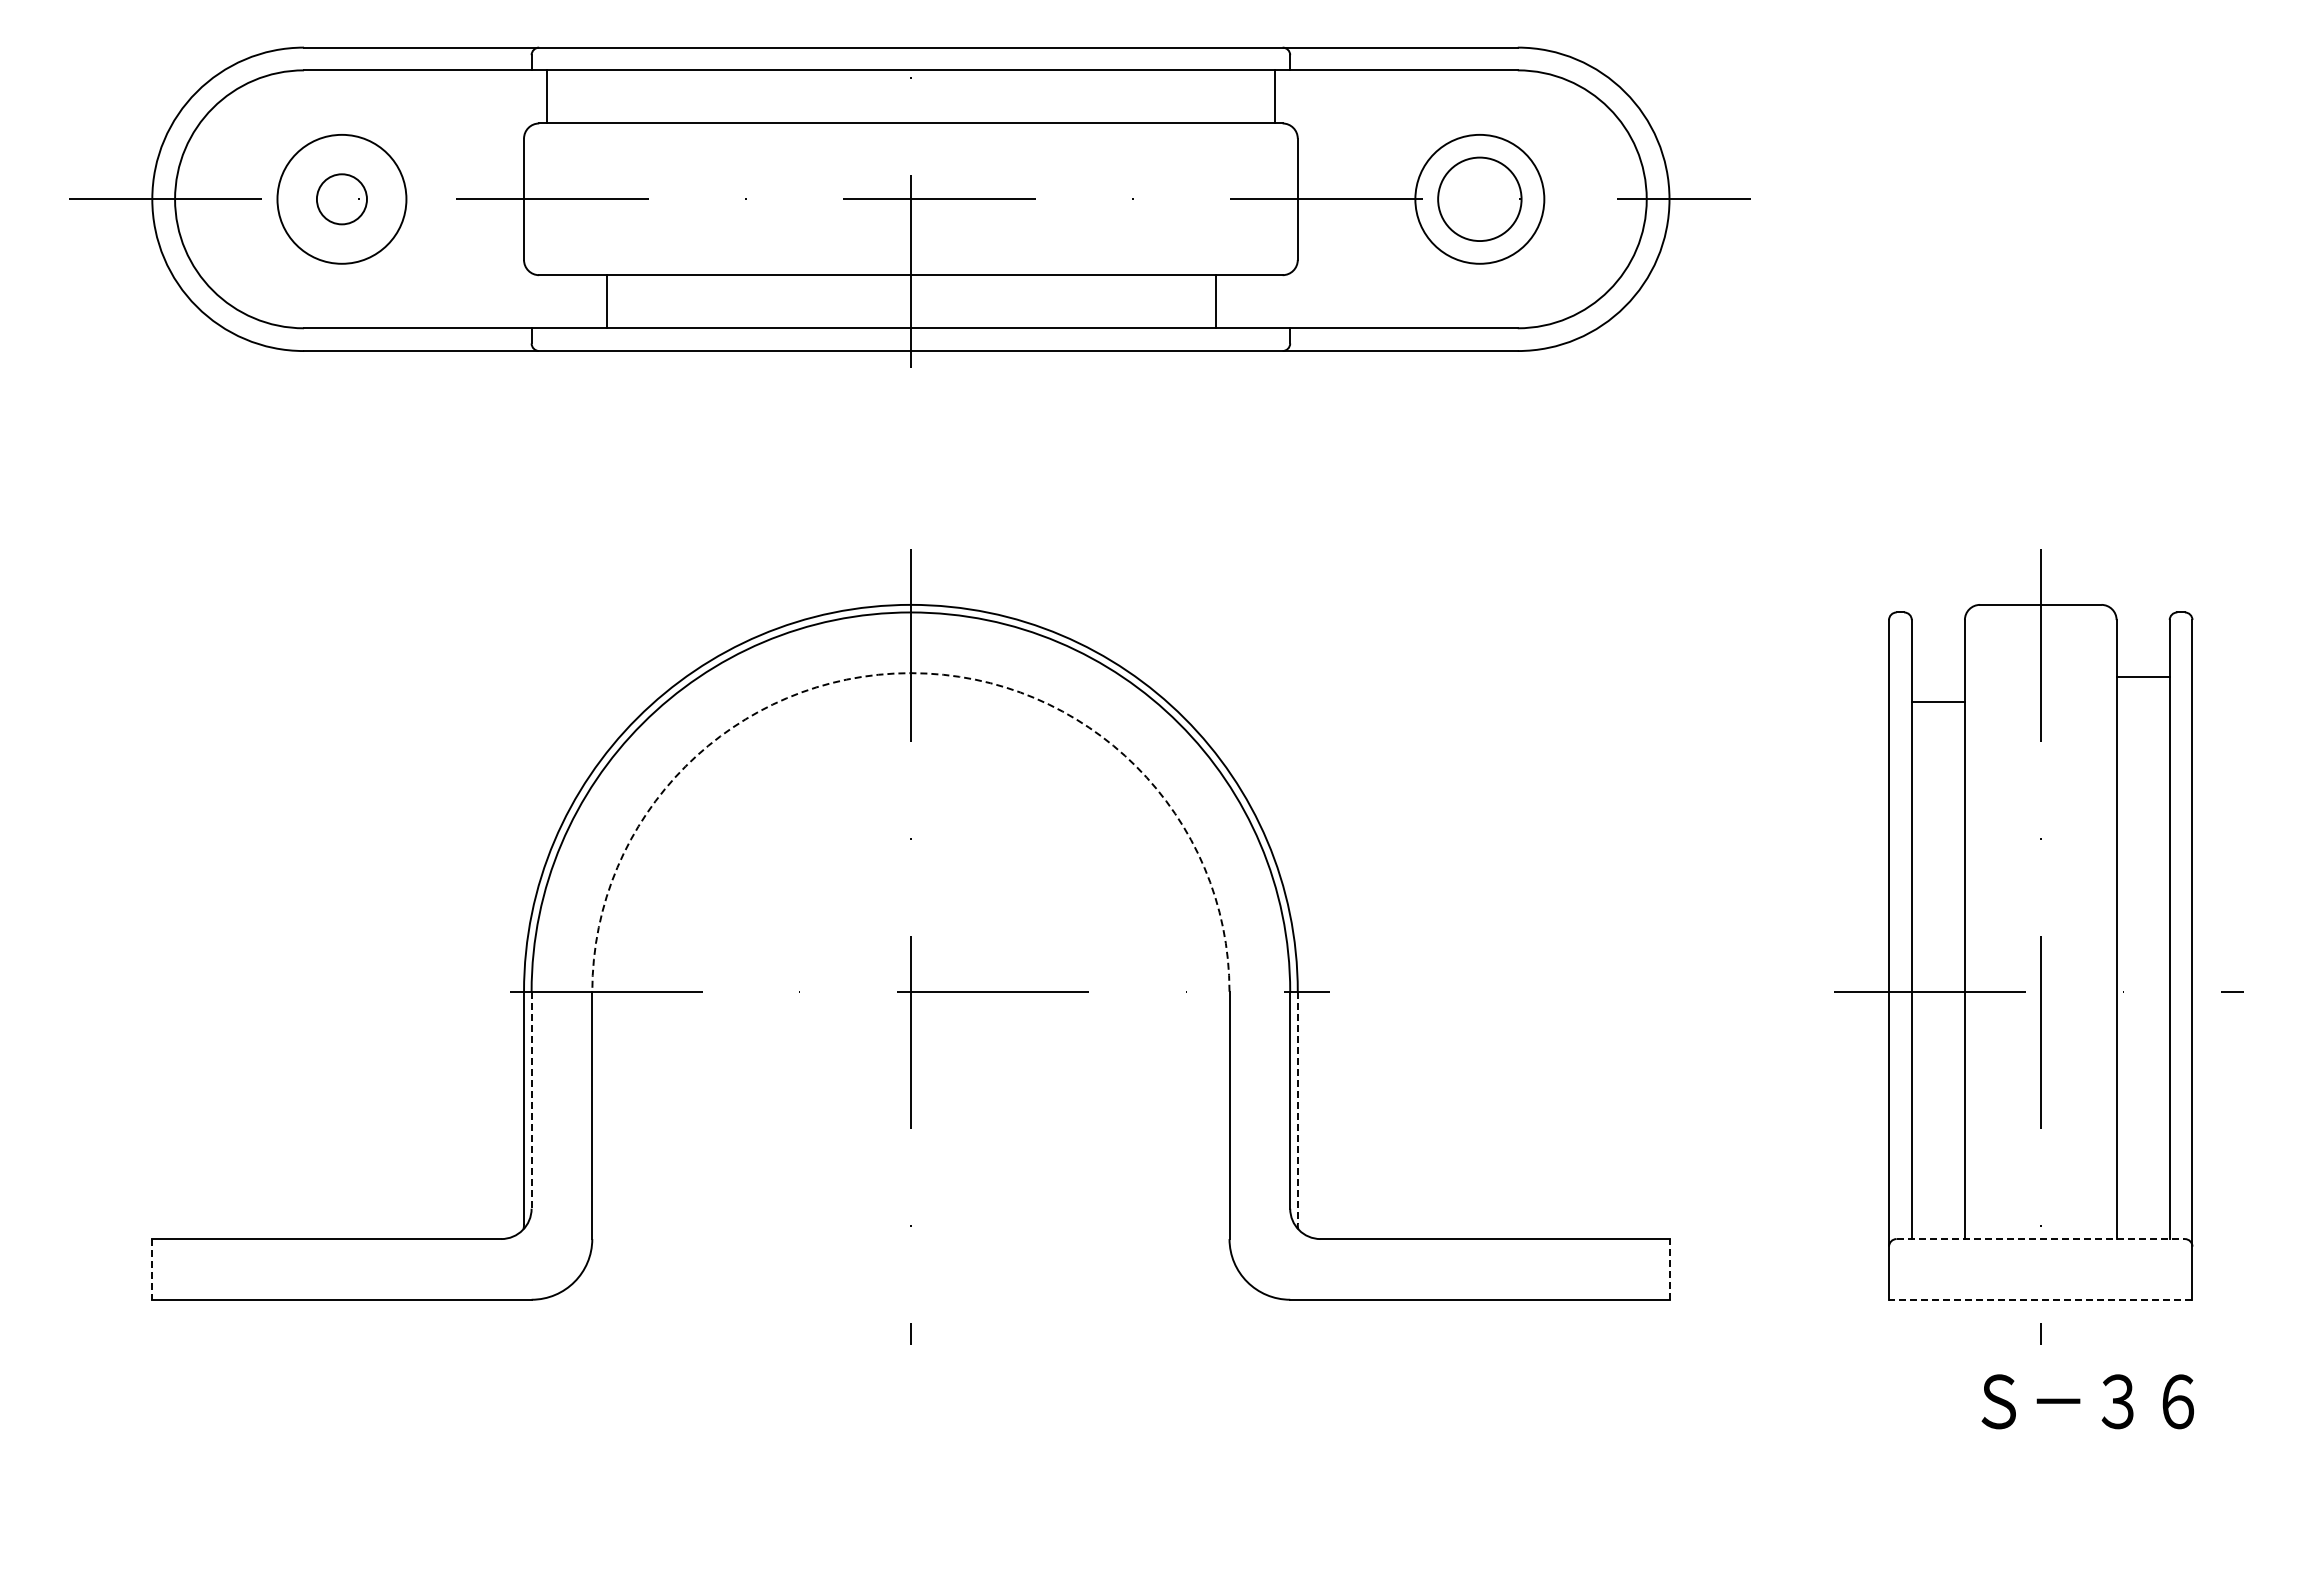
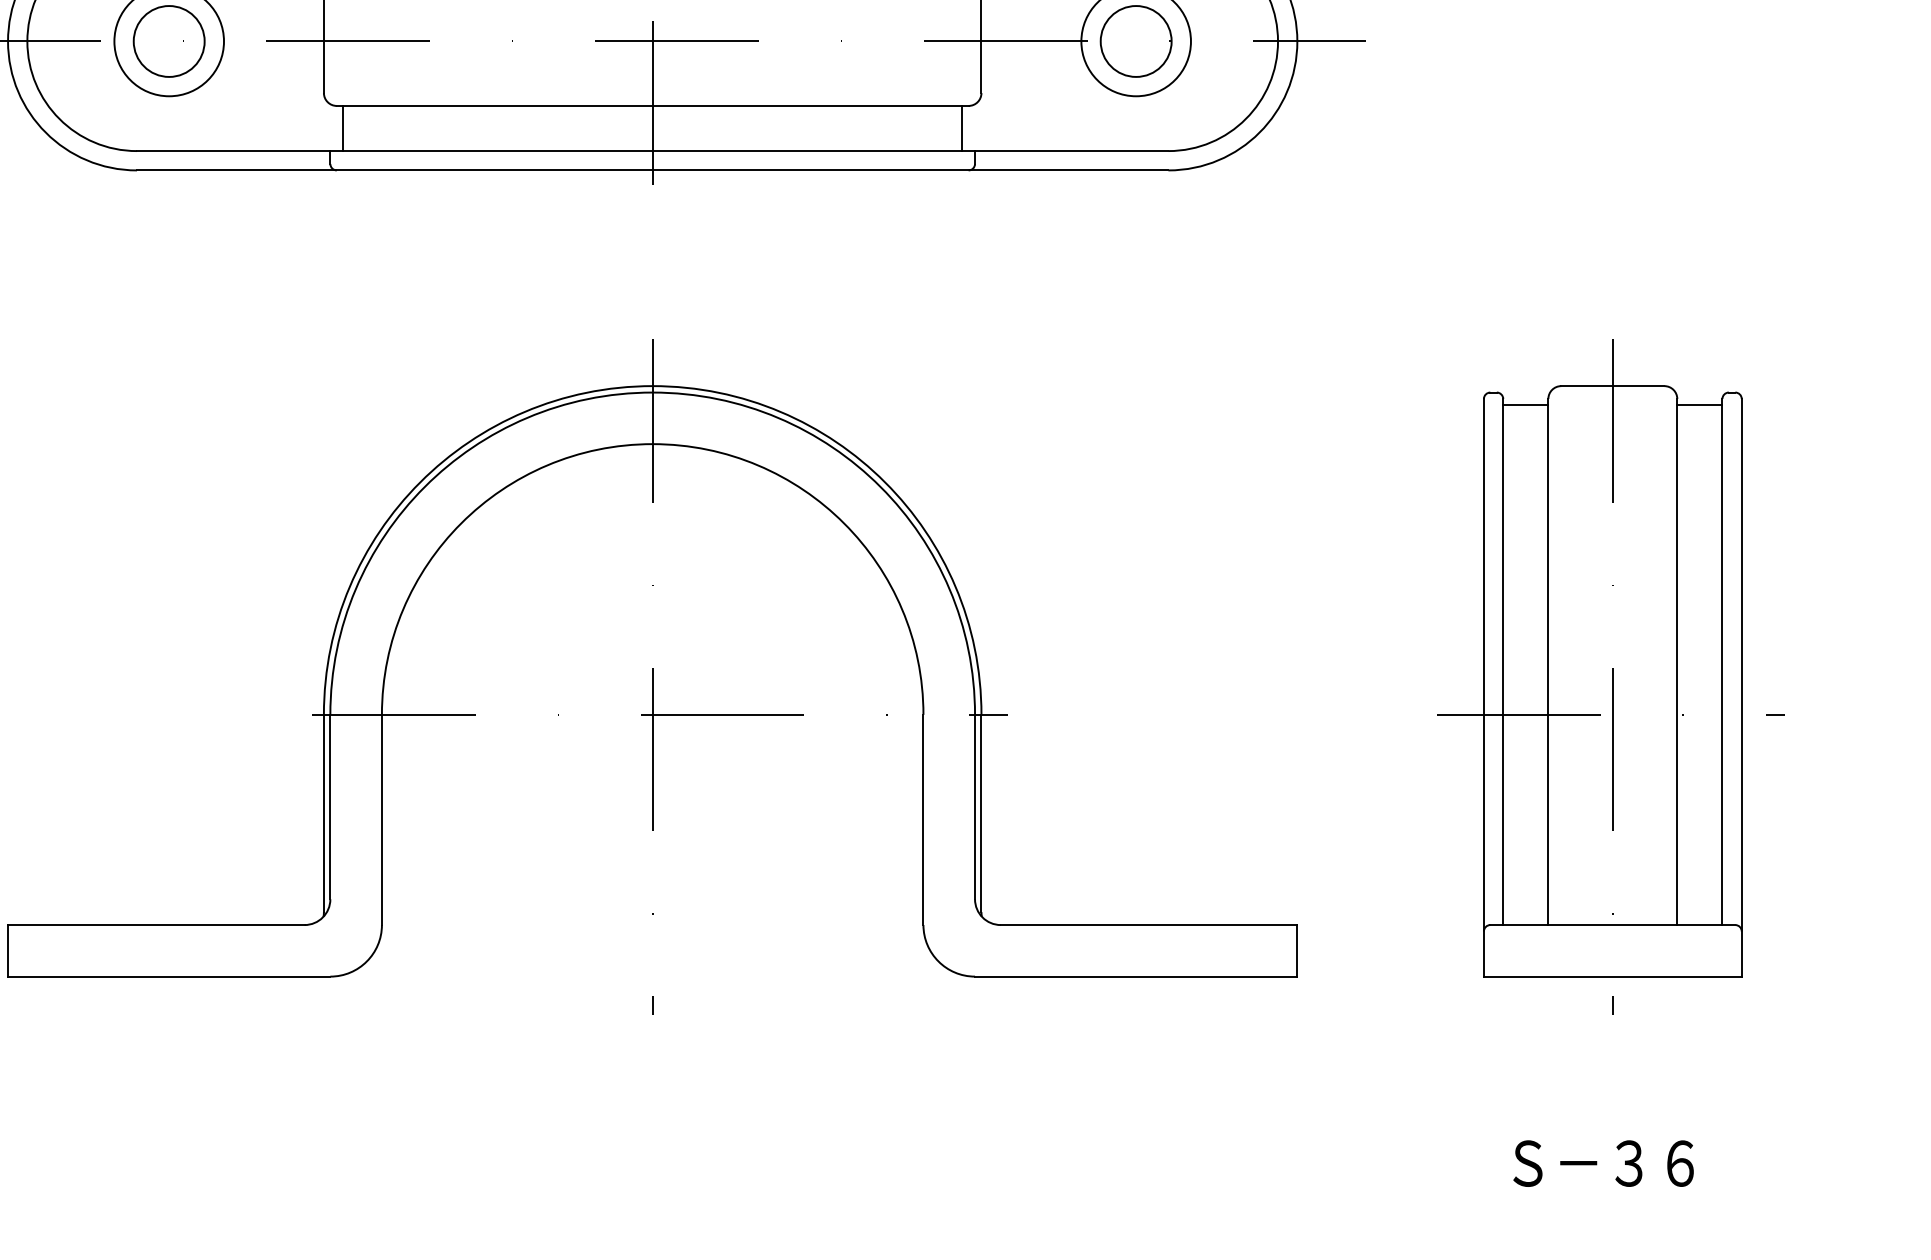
circle: (341, 199) -> (168, 41), size x1.67
line: (606, 301) -> (343, 128), moved
line: (1216, 301) -> (962, 128), moved
arc: (910, 673) -> (652, 444), dashed -> solid
line: (2142, 676) -> (1699, 405), moved
line: (1937, 701) -> (1525, 405), moved
line: (531, 1100) -> (330, 807), dashed -> solid
line: (1297, 1108) -> (981, 814), dashed -> solid
line: (2041, 1239) -> (1613, 925), dashed -> solid
line: (1669, 1268) -> (1297, 950), dashed -> solid
line: (152, 1269) -> (8, 950), dashed -> solid
line: (2040, 1299) -> (1612, 976), dashed -> solid
text: (2087, 1401) -> (1603, 1163), moved

